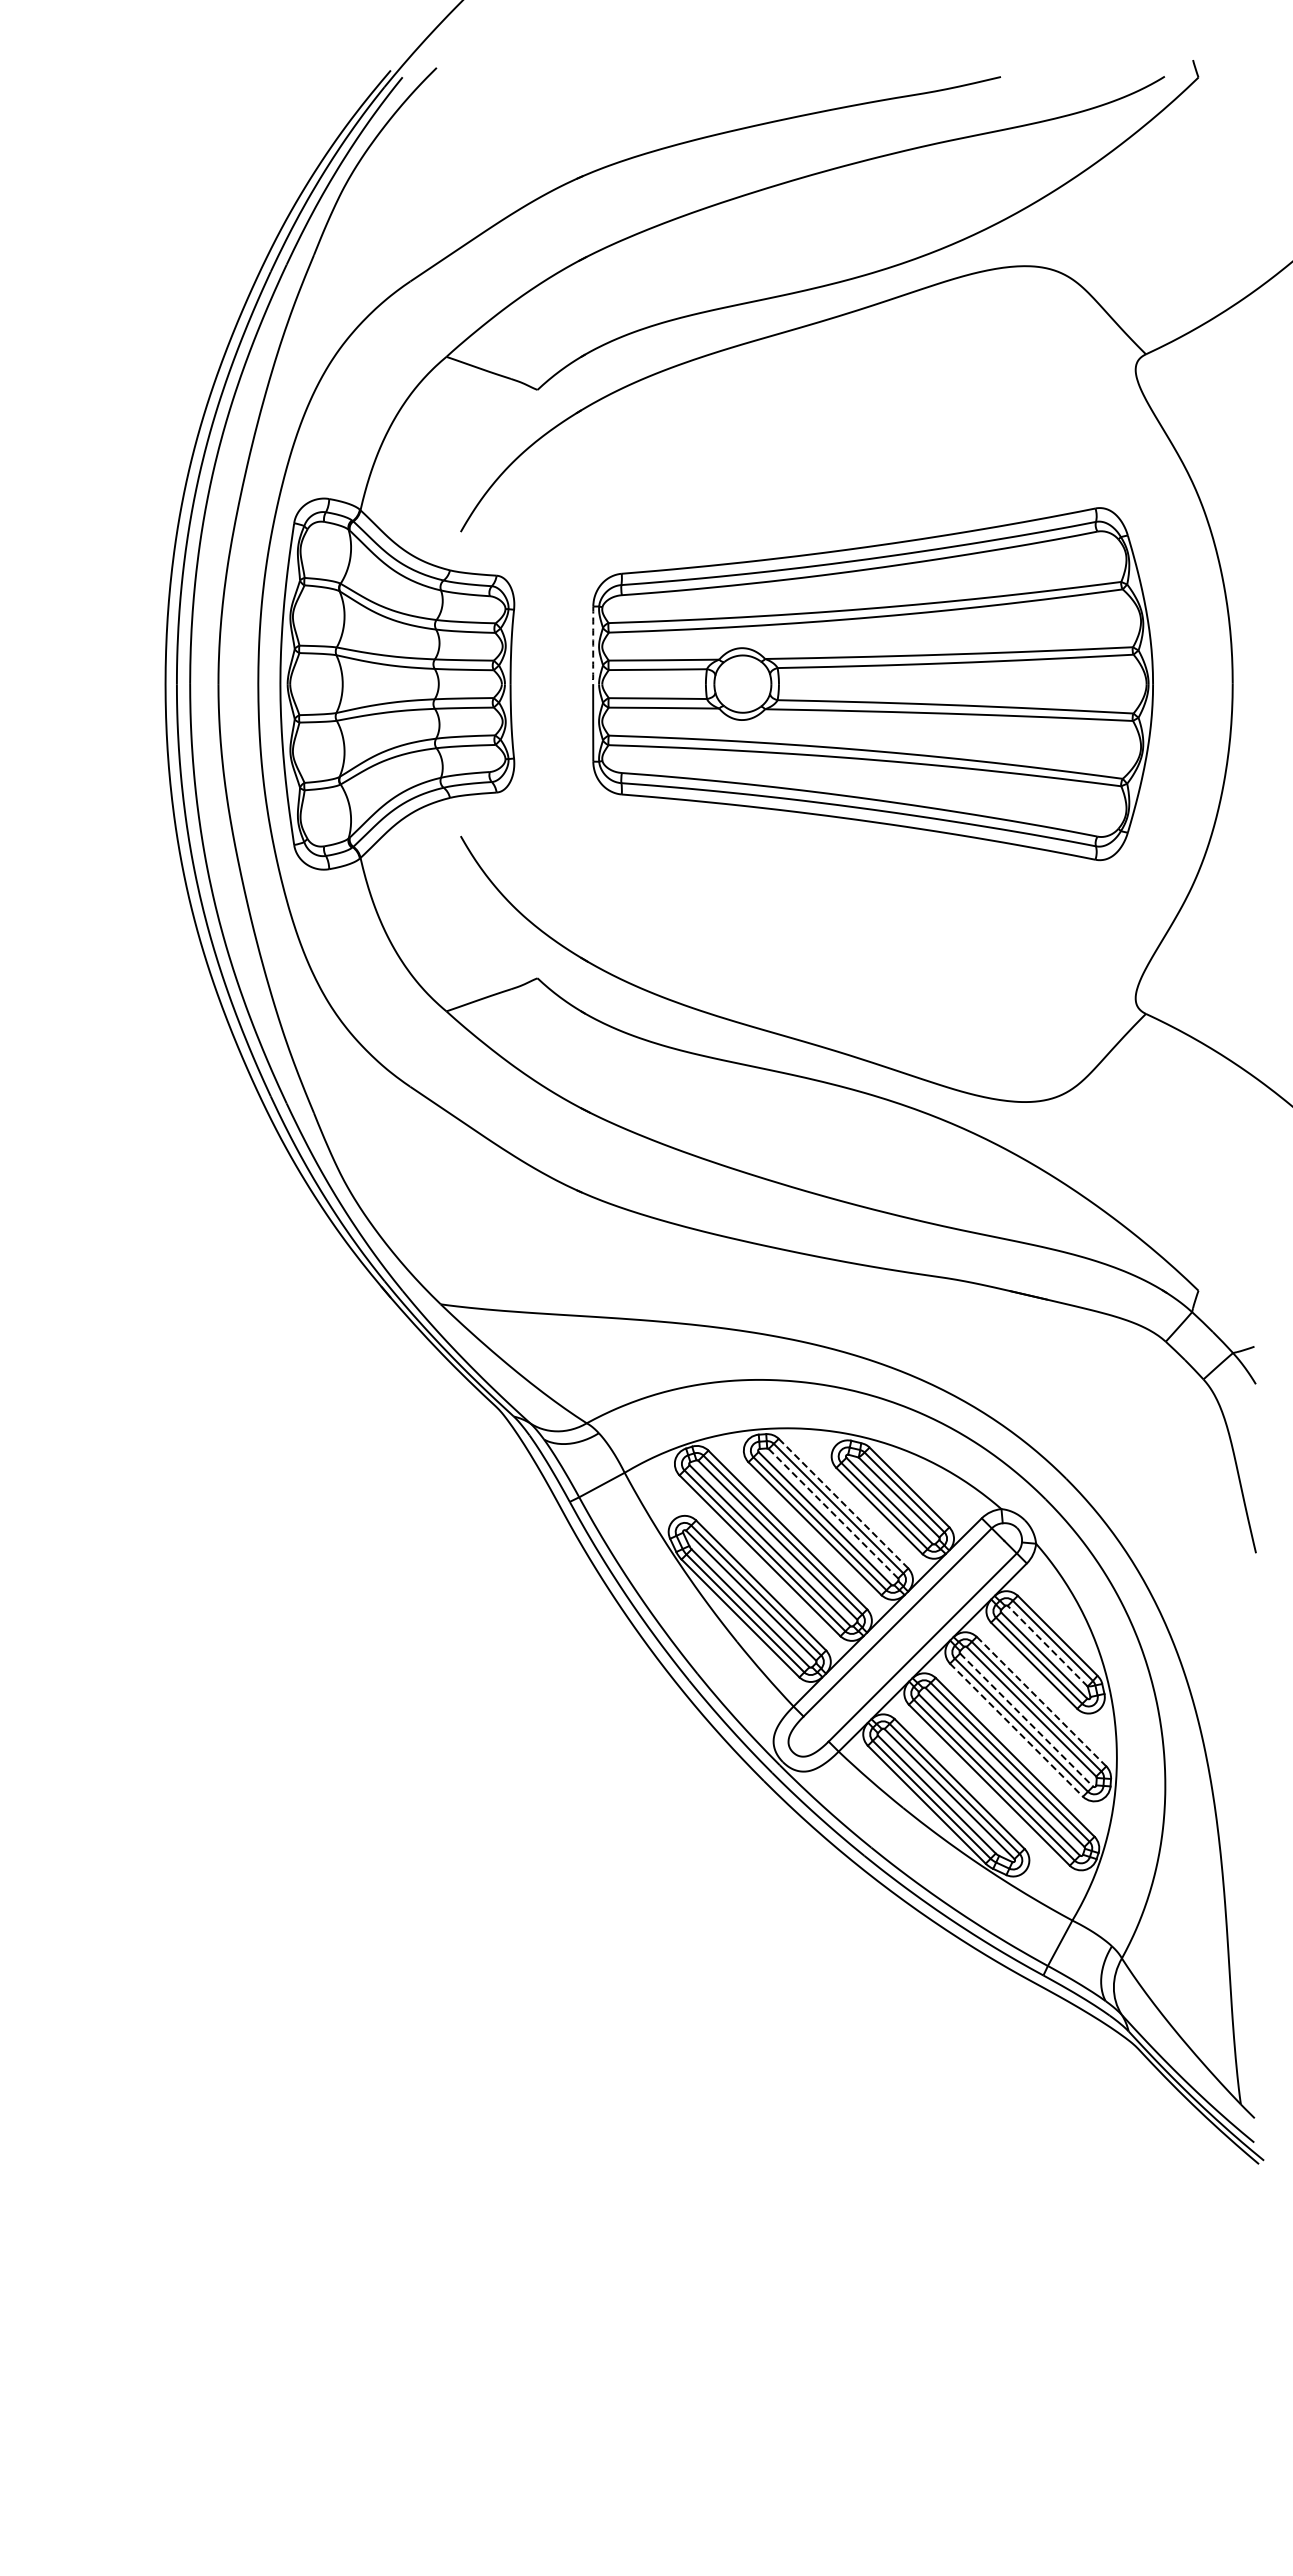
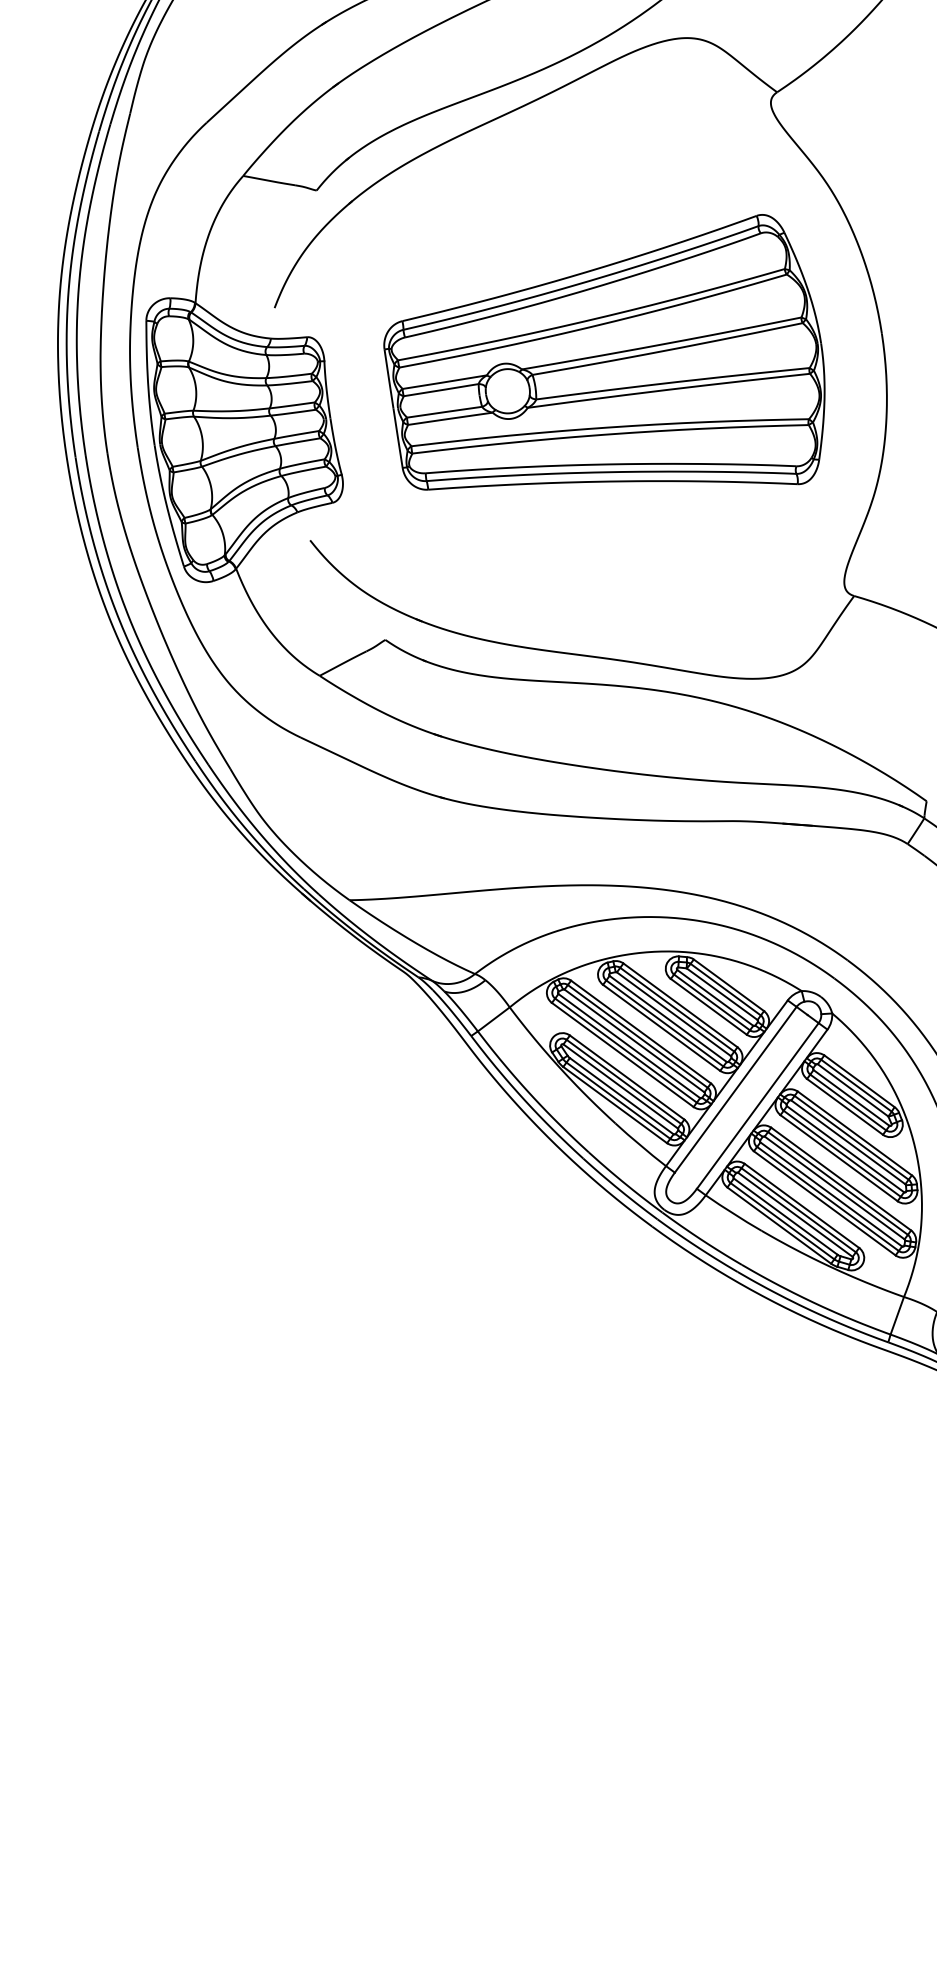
arc: (593, 645) -> (389, 379), dashed -> solid
line: (843, 1503) -> (680, 1005), dashed -> solid
line: (833, 1513) -> (673, 1014), dashed -> solid
line: (1047, 1646) -> (852, 1090), dashed -> solid
line: (1041, 1701) -> (854, 1133), dashed -> solid
line: (1026, 1720) -> (845, 1149), dashed -> solid
line: (1016, 1730) -> (839, 1158), dashed -> solid

